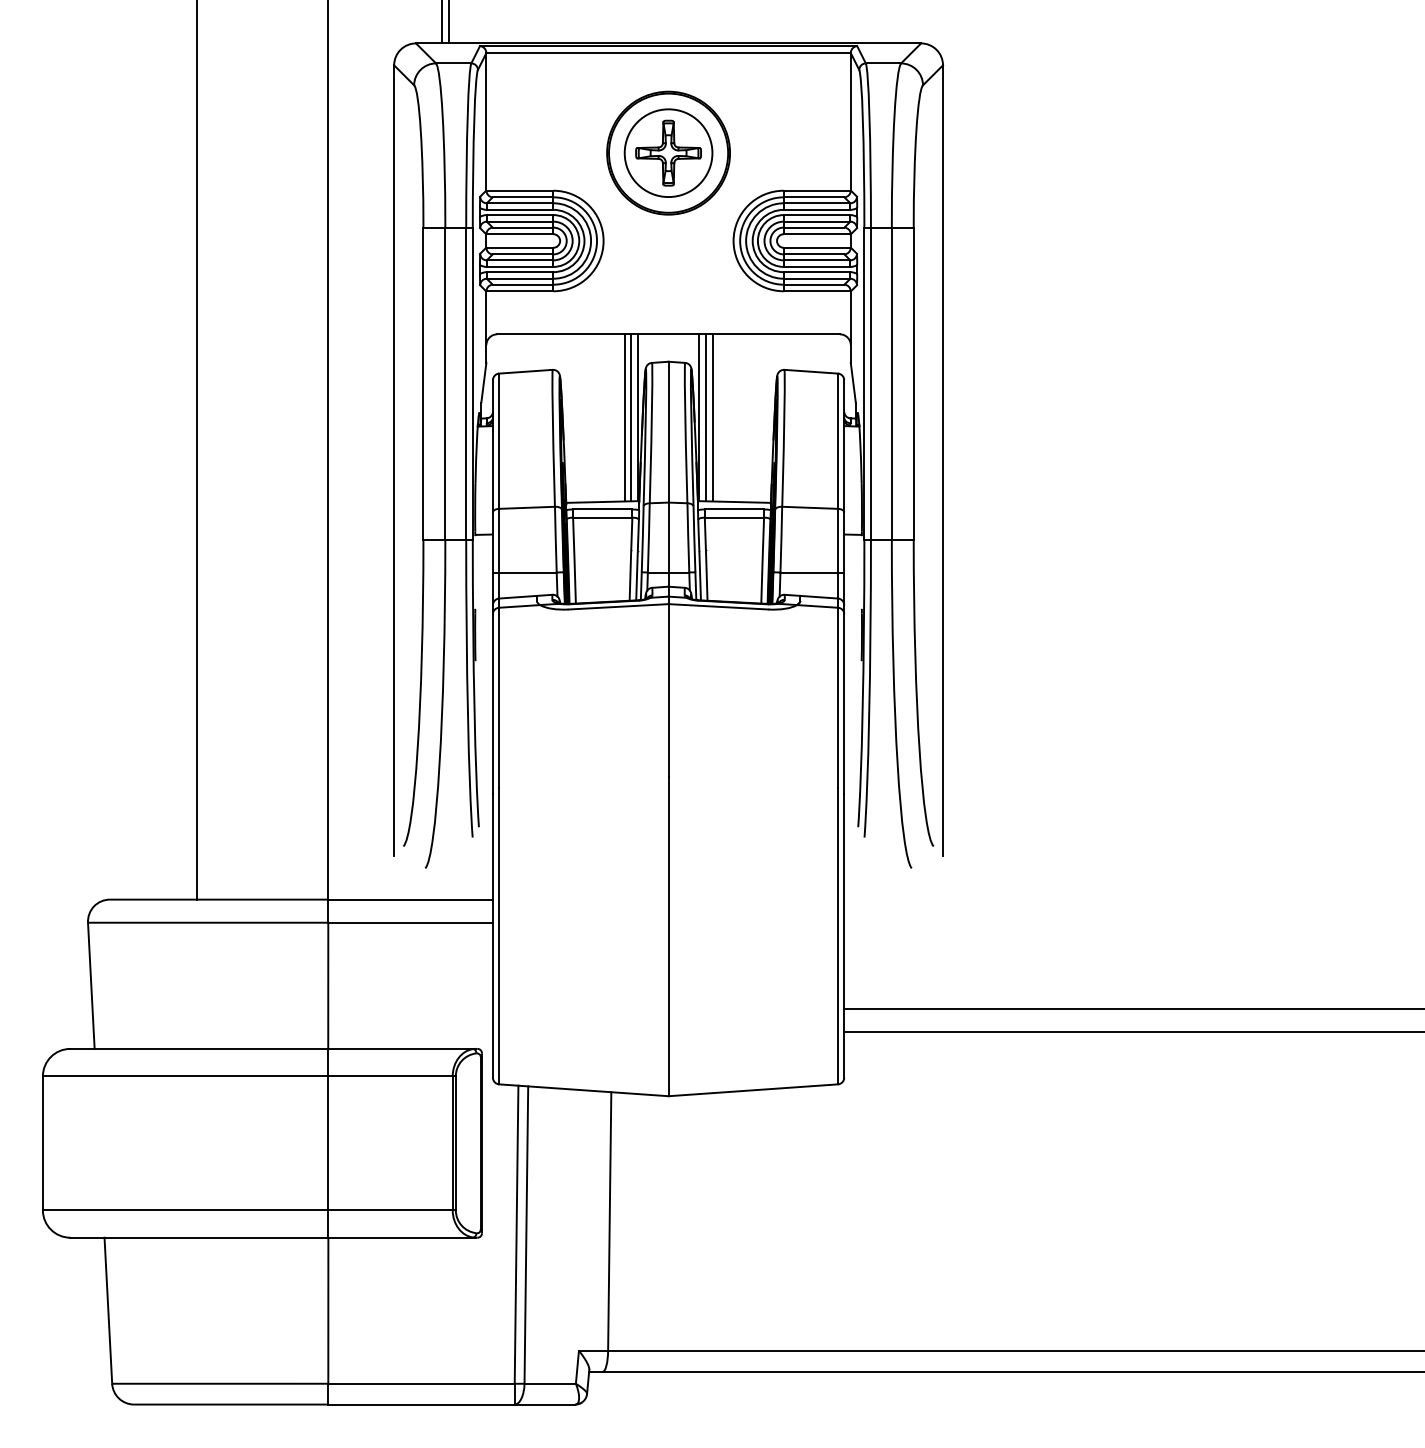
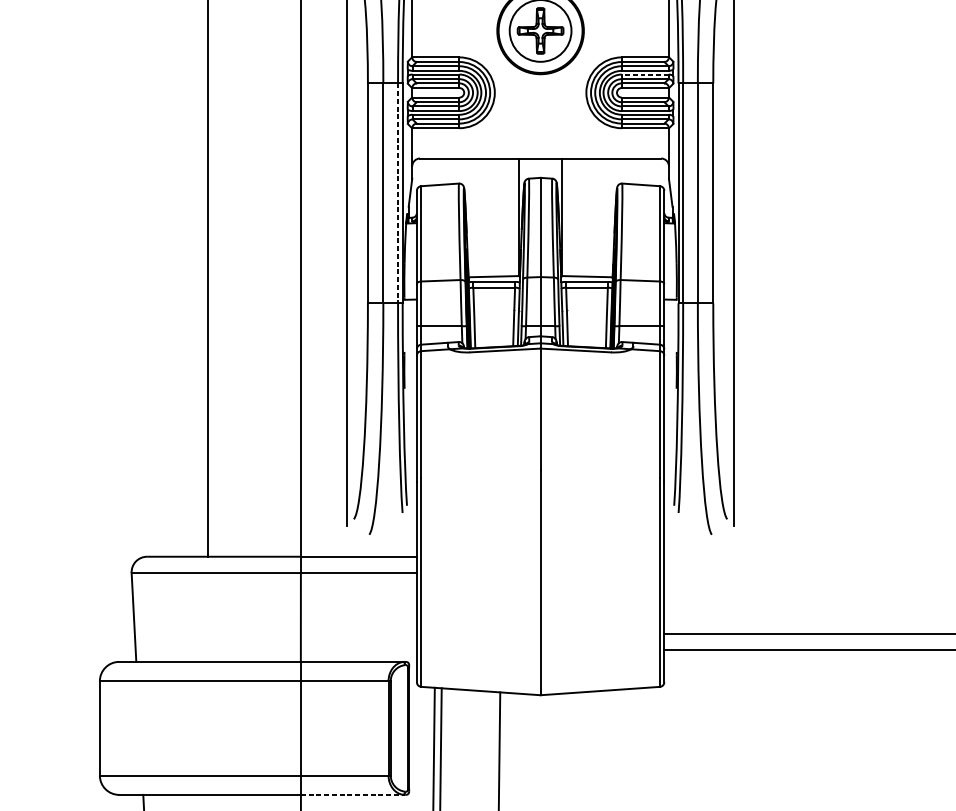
line: (816, 215) -> (644, 74), solid -> dashed
line: (466, 384) -> (398, 193), solid -> dashed
line: (624, 417) -> (509, 217), removed
line: (631, 417) -> (514, 217), removed
line: (705, 417) -> (566, 217), removed
line: (712, 417) -> (571, 217), removed
line: (401, 1237) -> (352, 794), solid -> dashed

